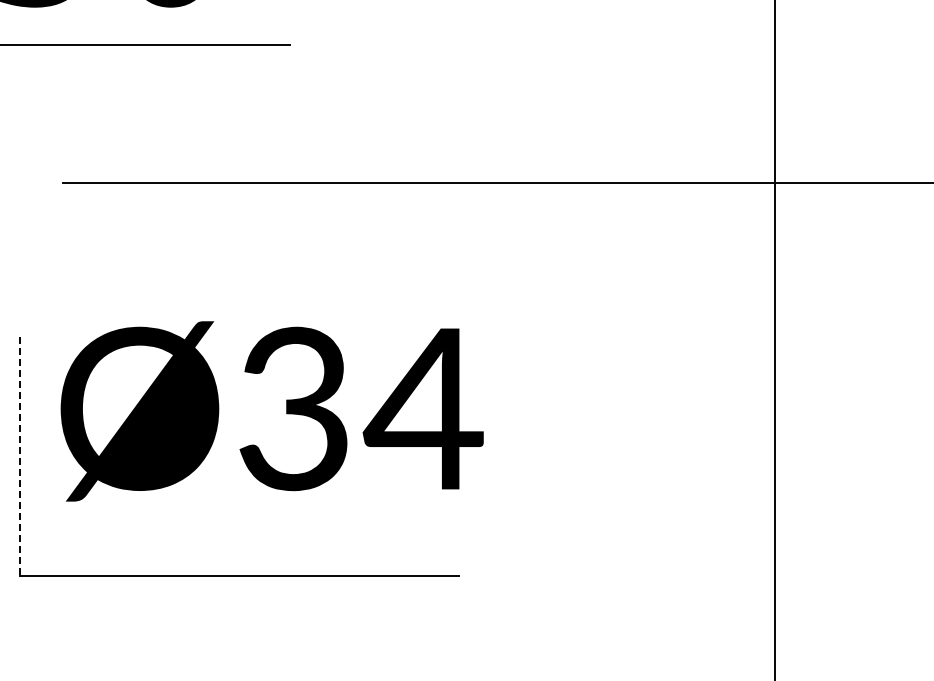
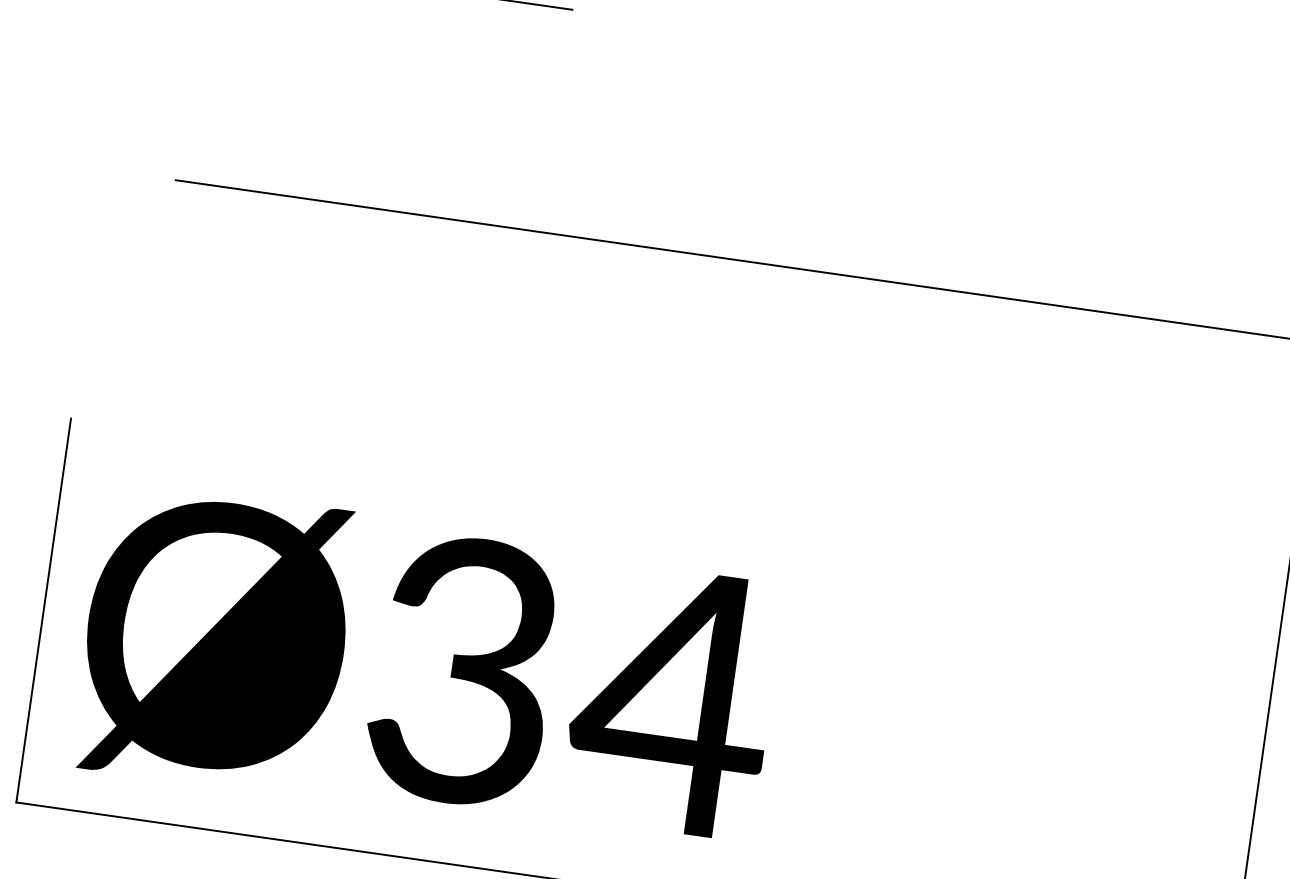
text: (271, 411) -> (427, 669), moved
line: (19, 457) -> (43, 611), dashed -> solid

